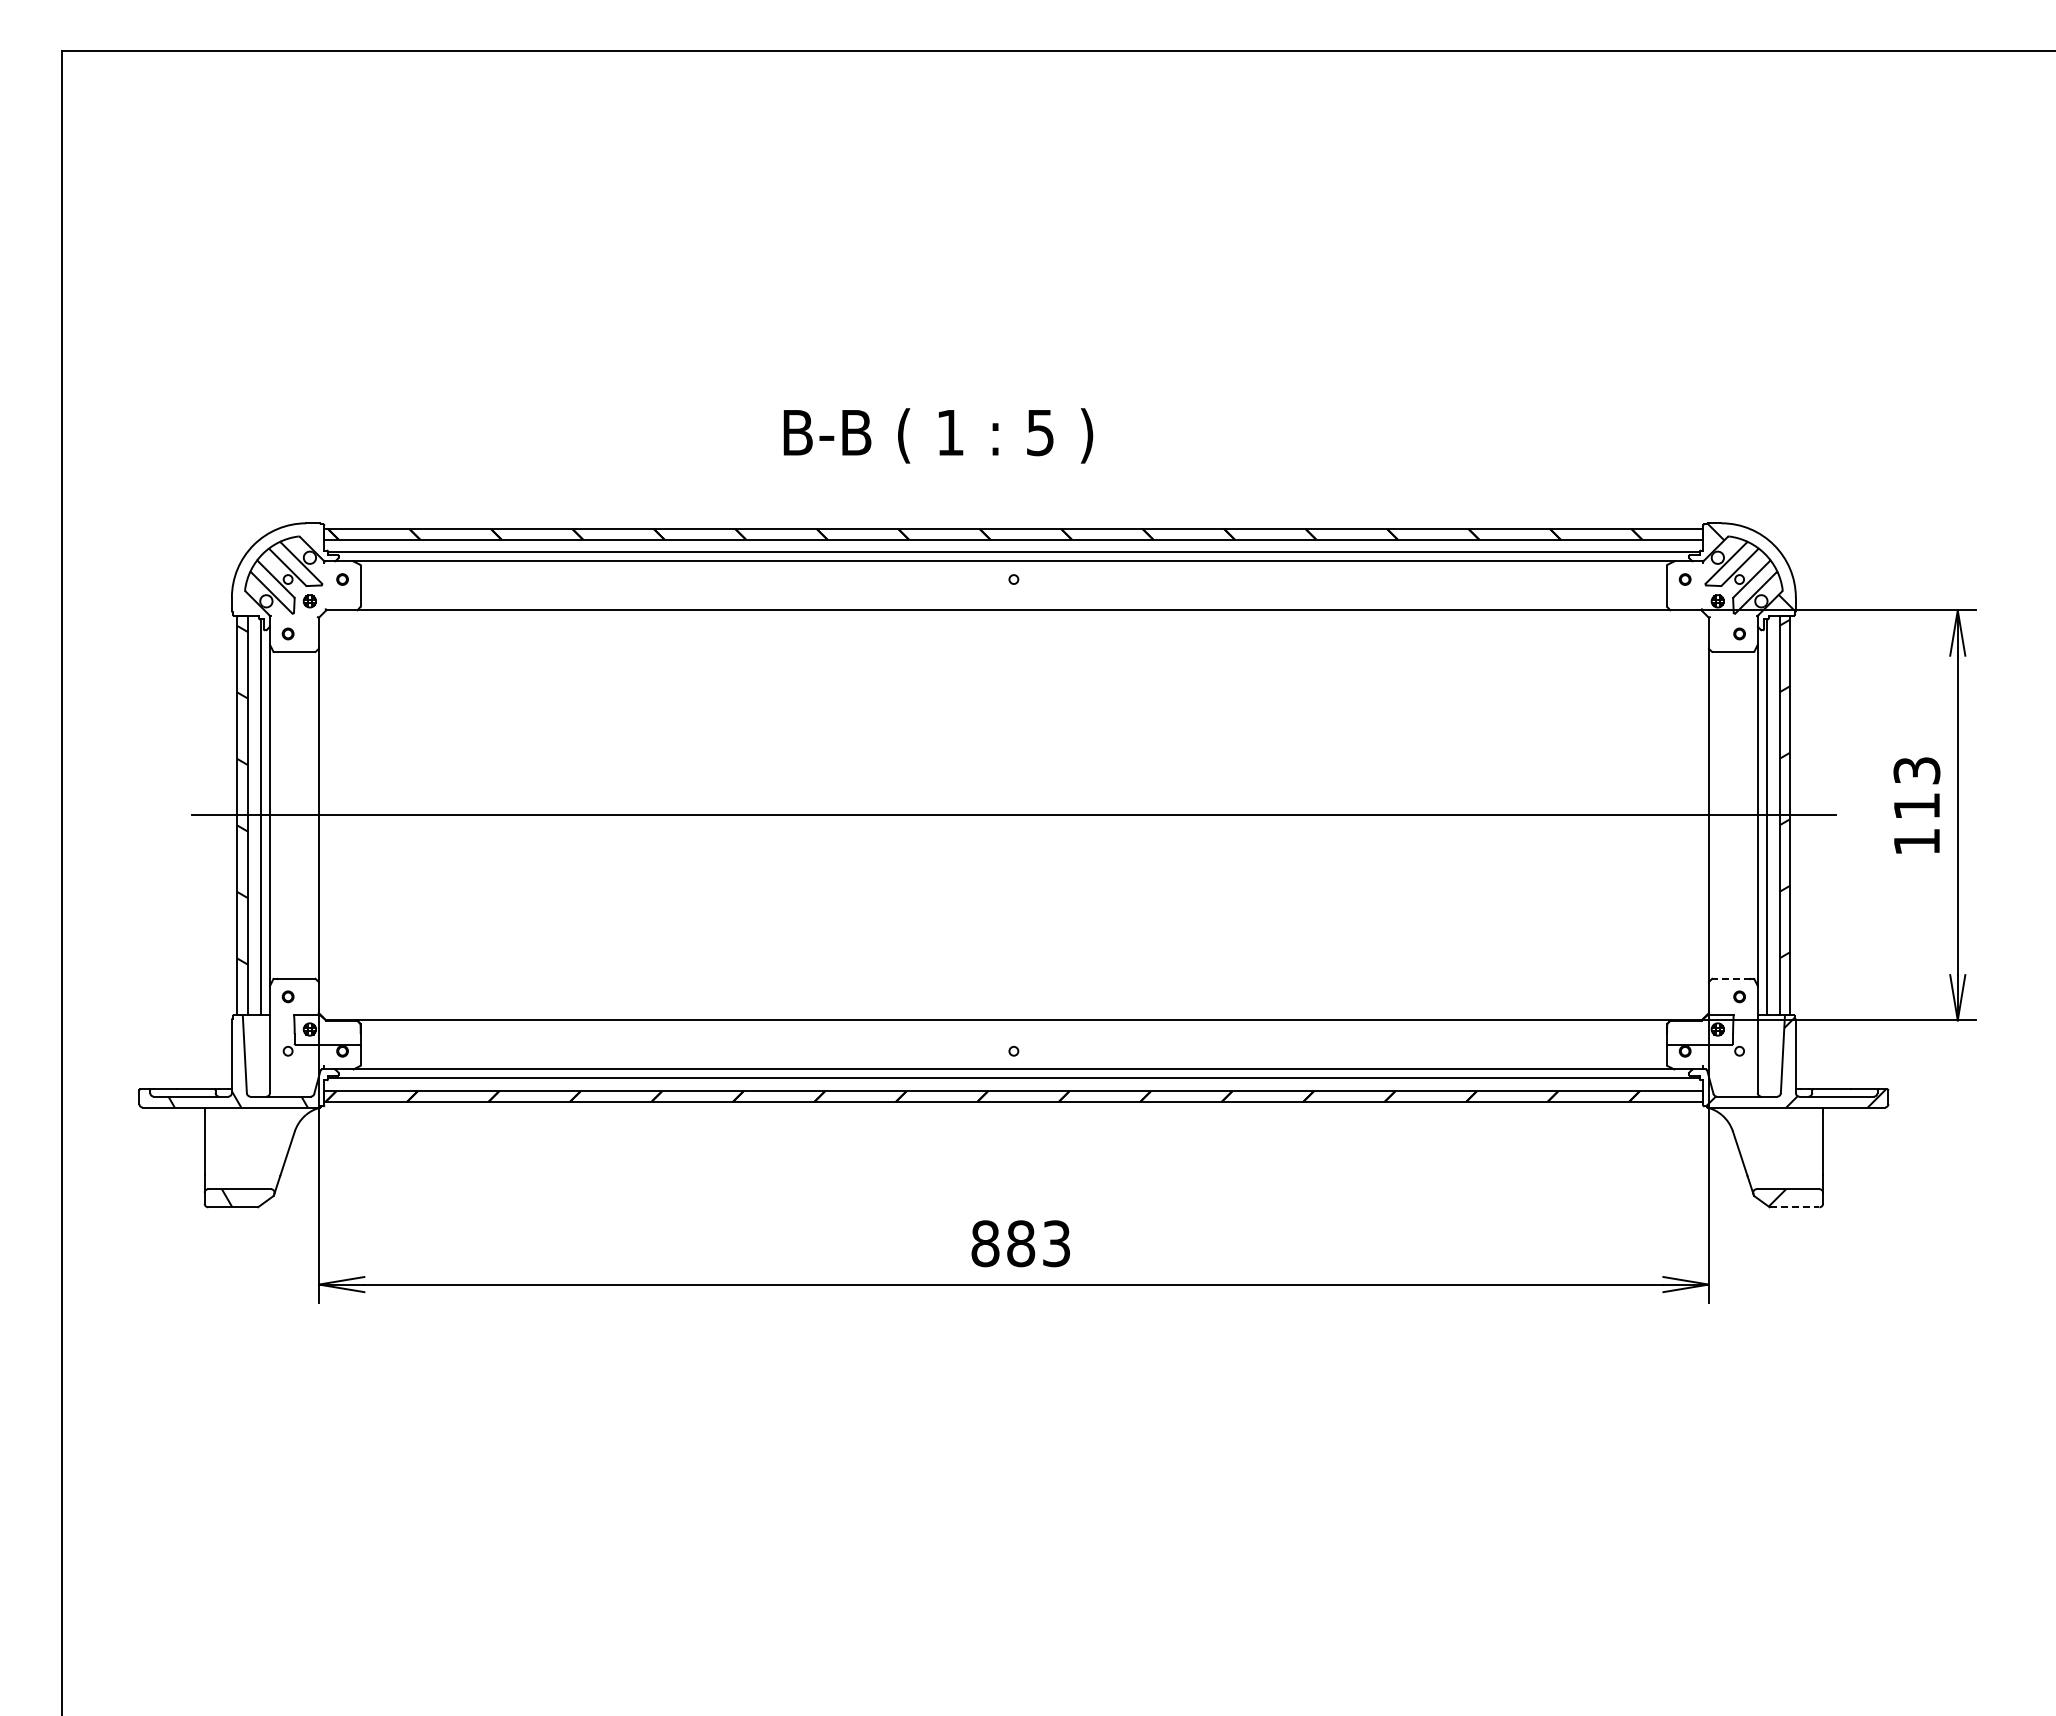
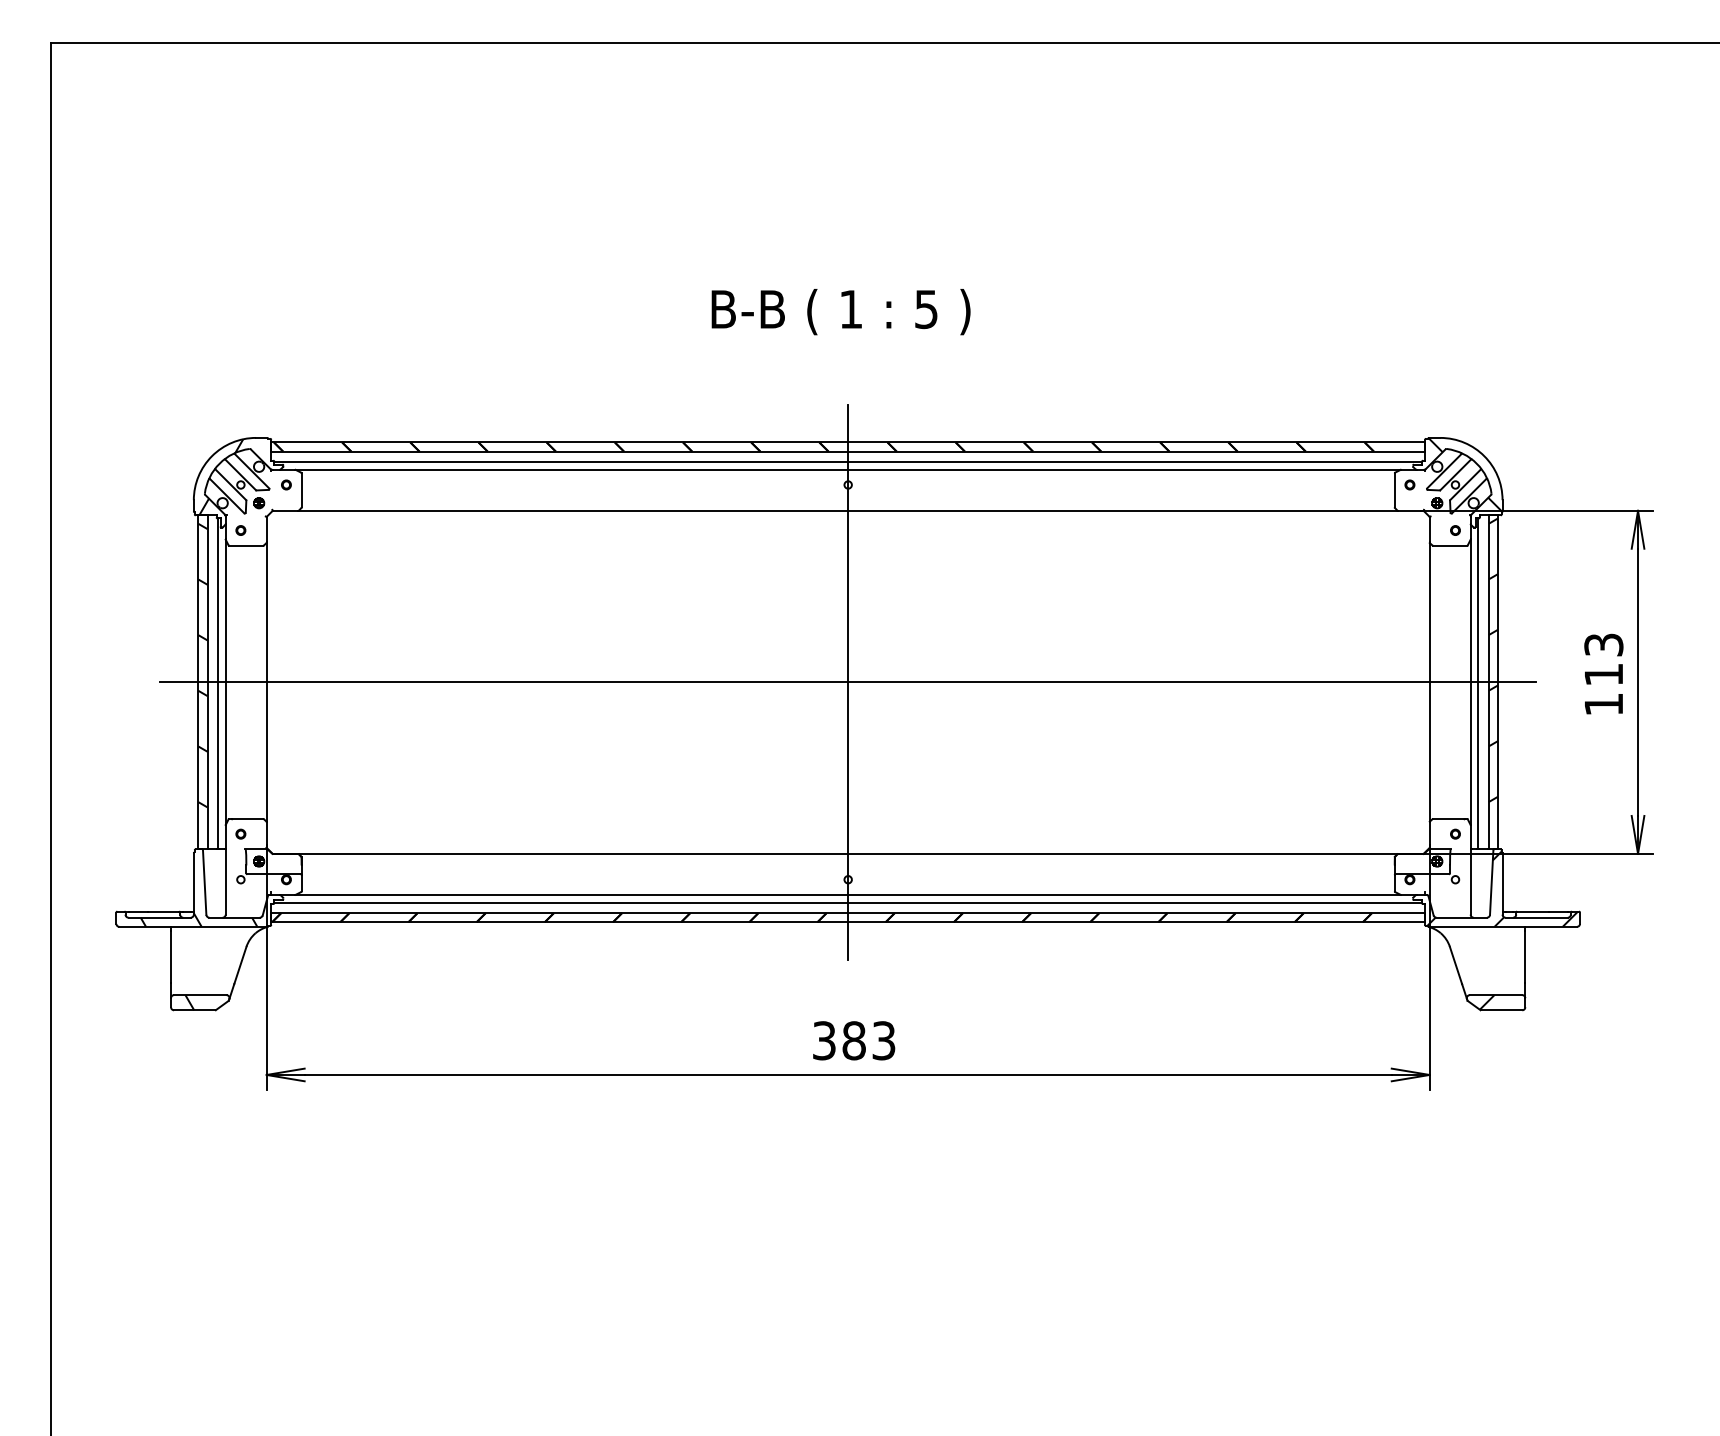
text: (938, 435) -> (841, 311), moved
hatch: (288, 569) -> (241, 476), added
line: (1013, 815) -> (847, 682), added
line: (1731, 978) -> (1448, 818), dashed -> solid
line: (1794, 1207) -> (1501, 1010), dashed -> solid
text: (985, 1243) -> (824, 1040), 883 -> 383

